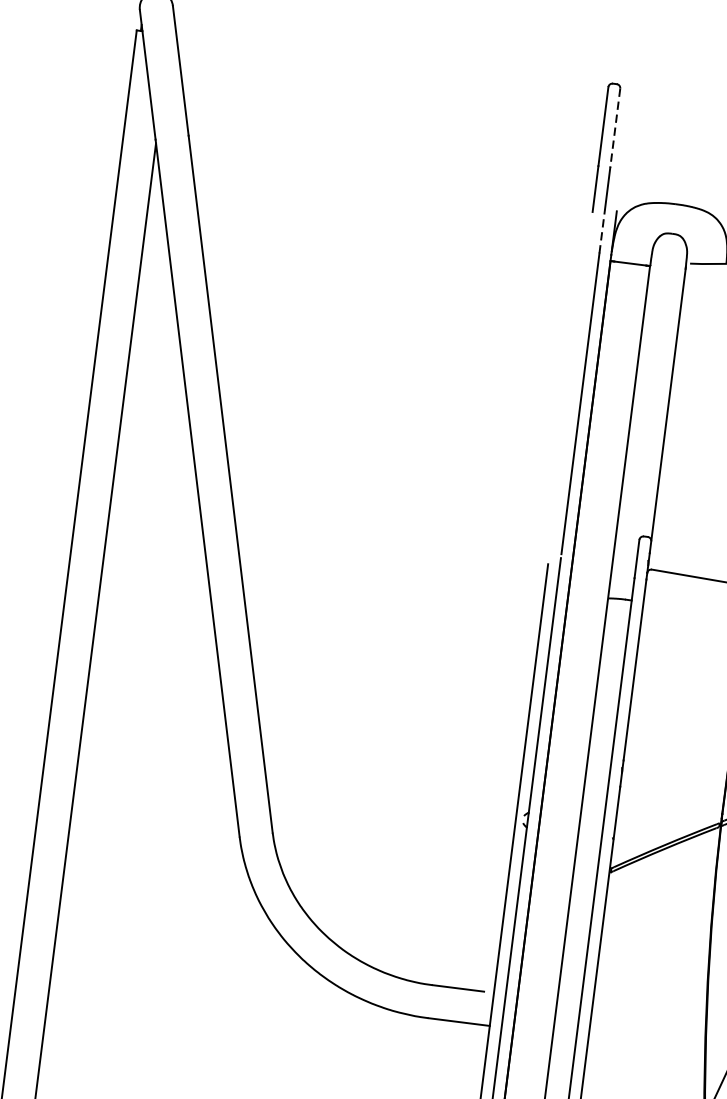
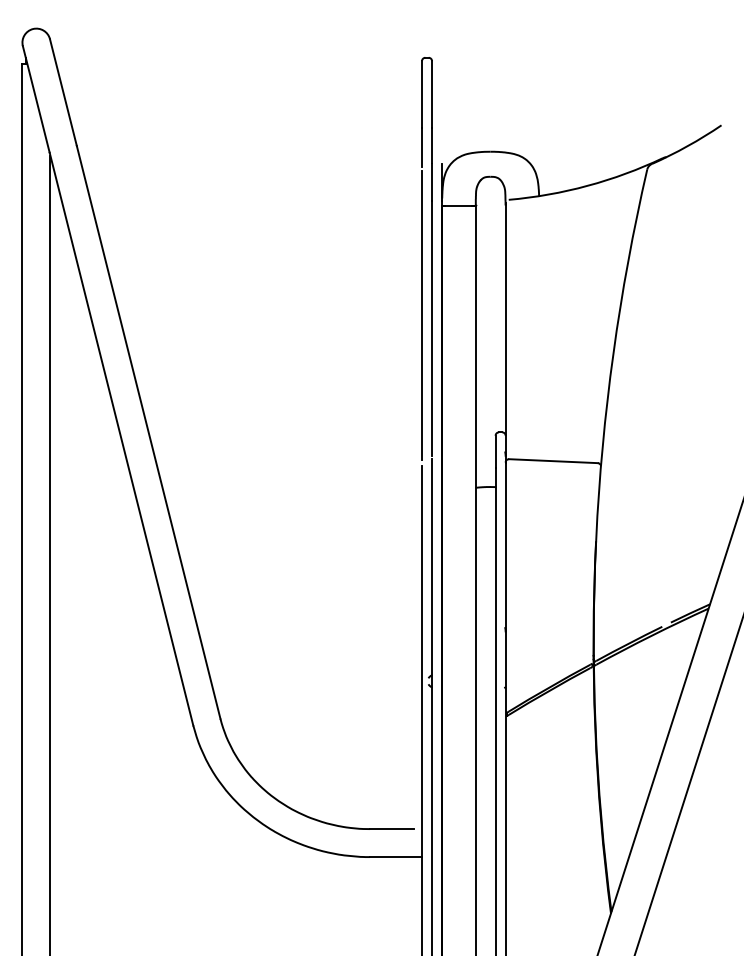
line: (615, 129) -> (432, 95), dashed -> solid
line: (602, 230) -> (432, 181), dashed -> solid
line: (571, 386) -> (422, 314), added

